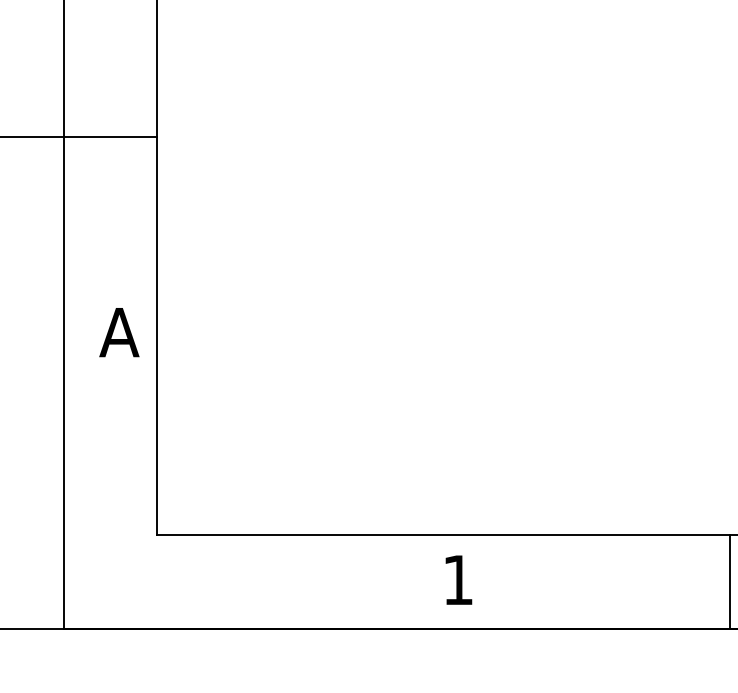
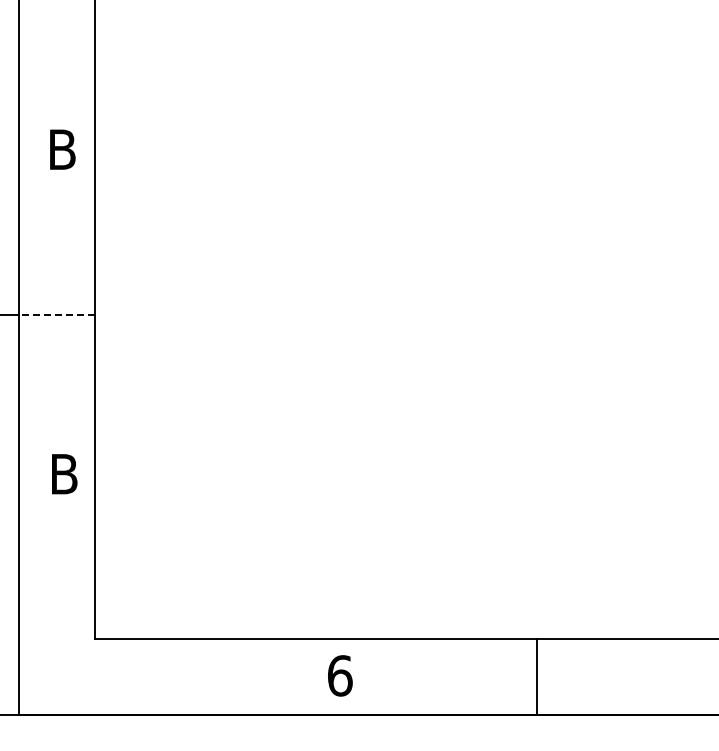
line: (111, 136) -> (57, 314), solid -> dashed
text: (118, 332) -> (63, 474), A -> B
text: (458, 579) -> (340, 675), 1 -> 6
line: (730, 582) -> (536, 677), moved

